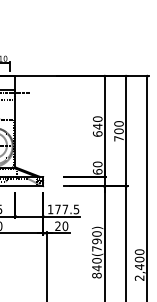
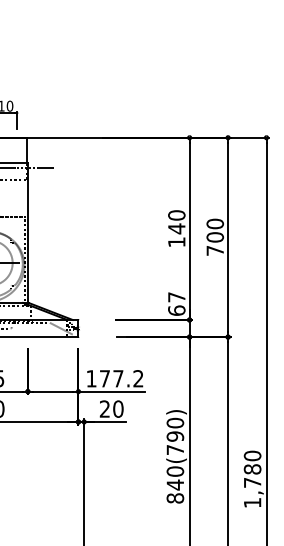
text: (97, 133) -> (176, 241), 640 -> 140
text: (97, 164) -> (176, 297), 60 -> 67
text: (76, 209) -> (138, 378), 177.5 -> 177.2
text: (139, 268) -> (252, 485), 2,400 -> 1,780

